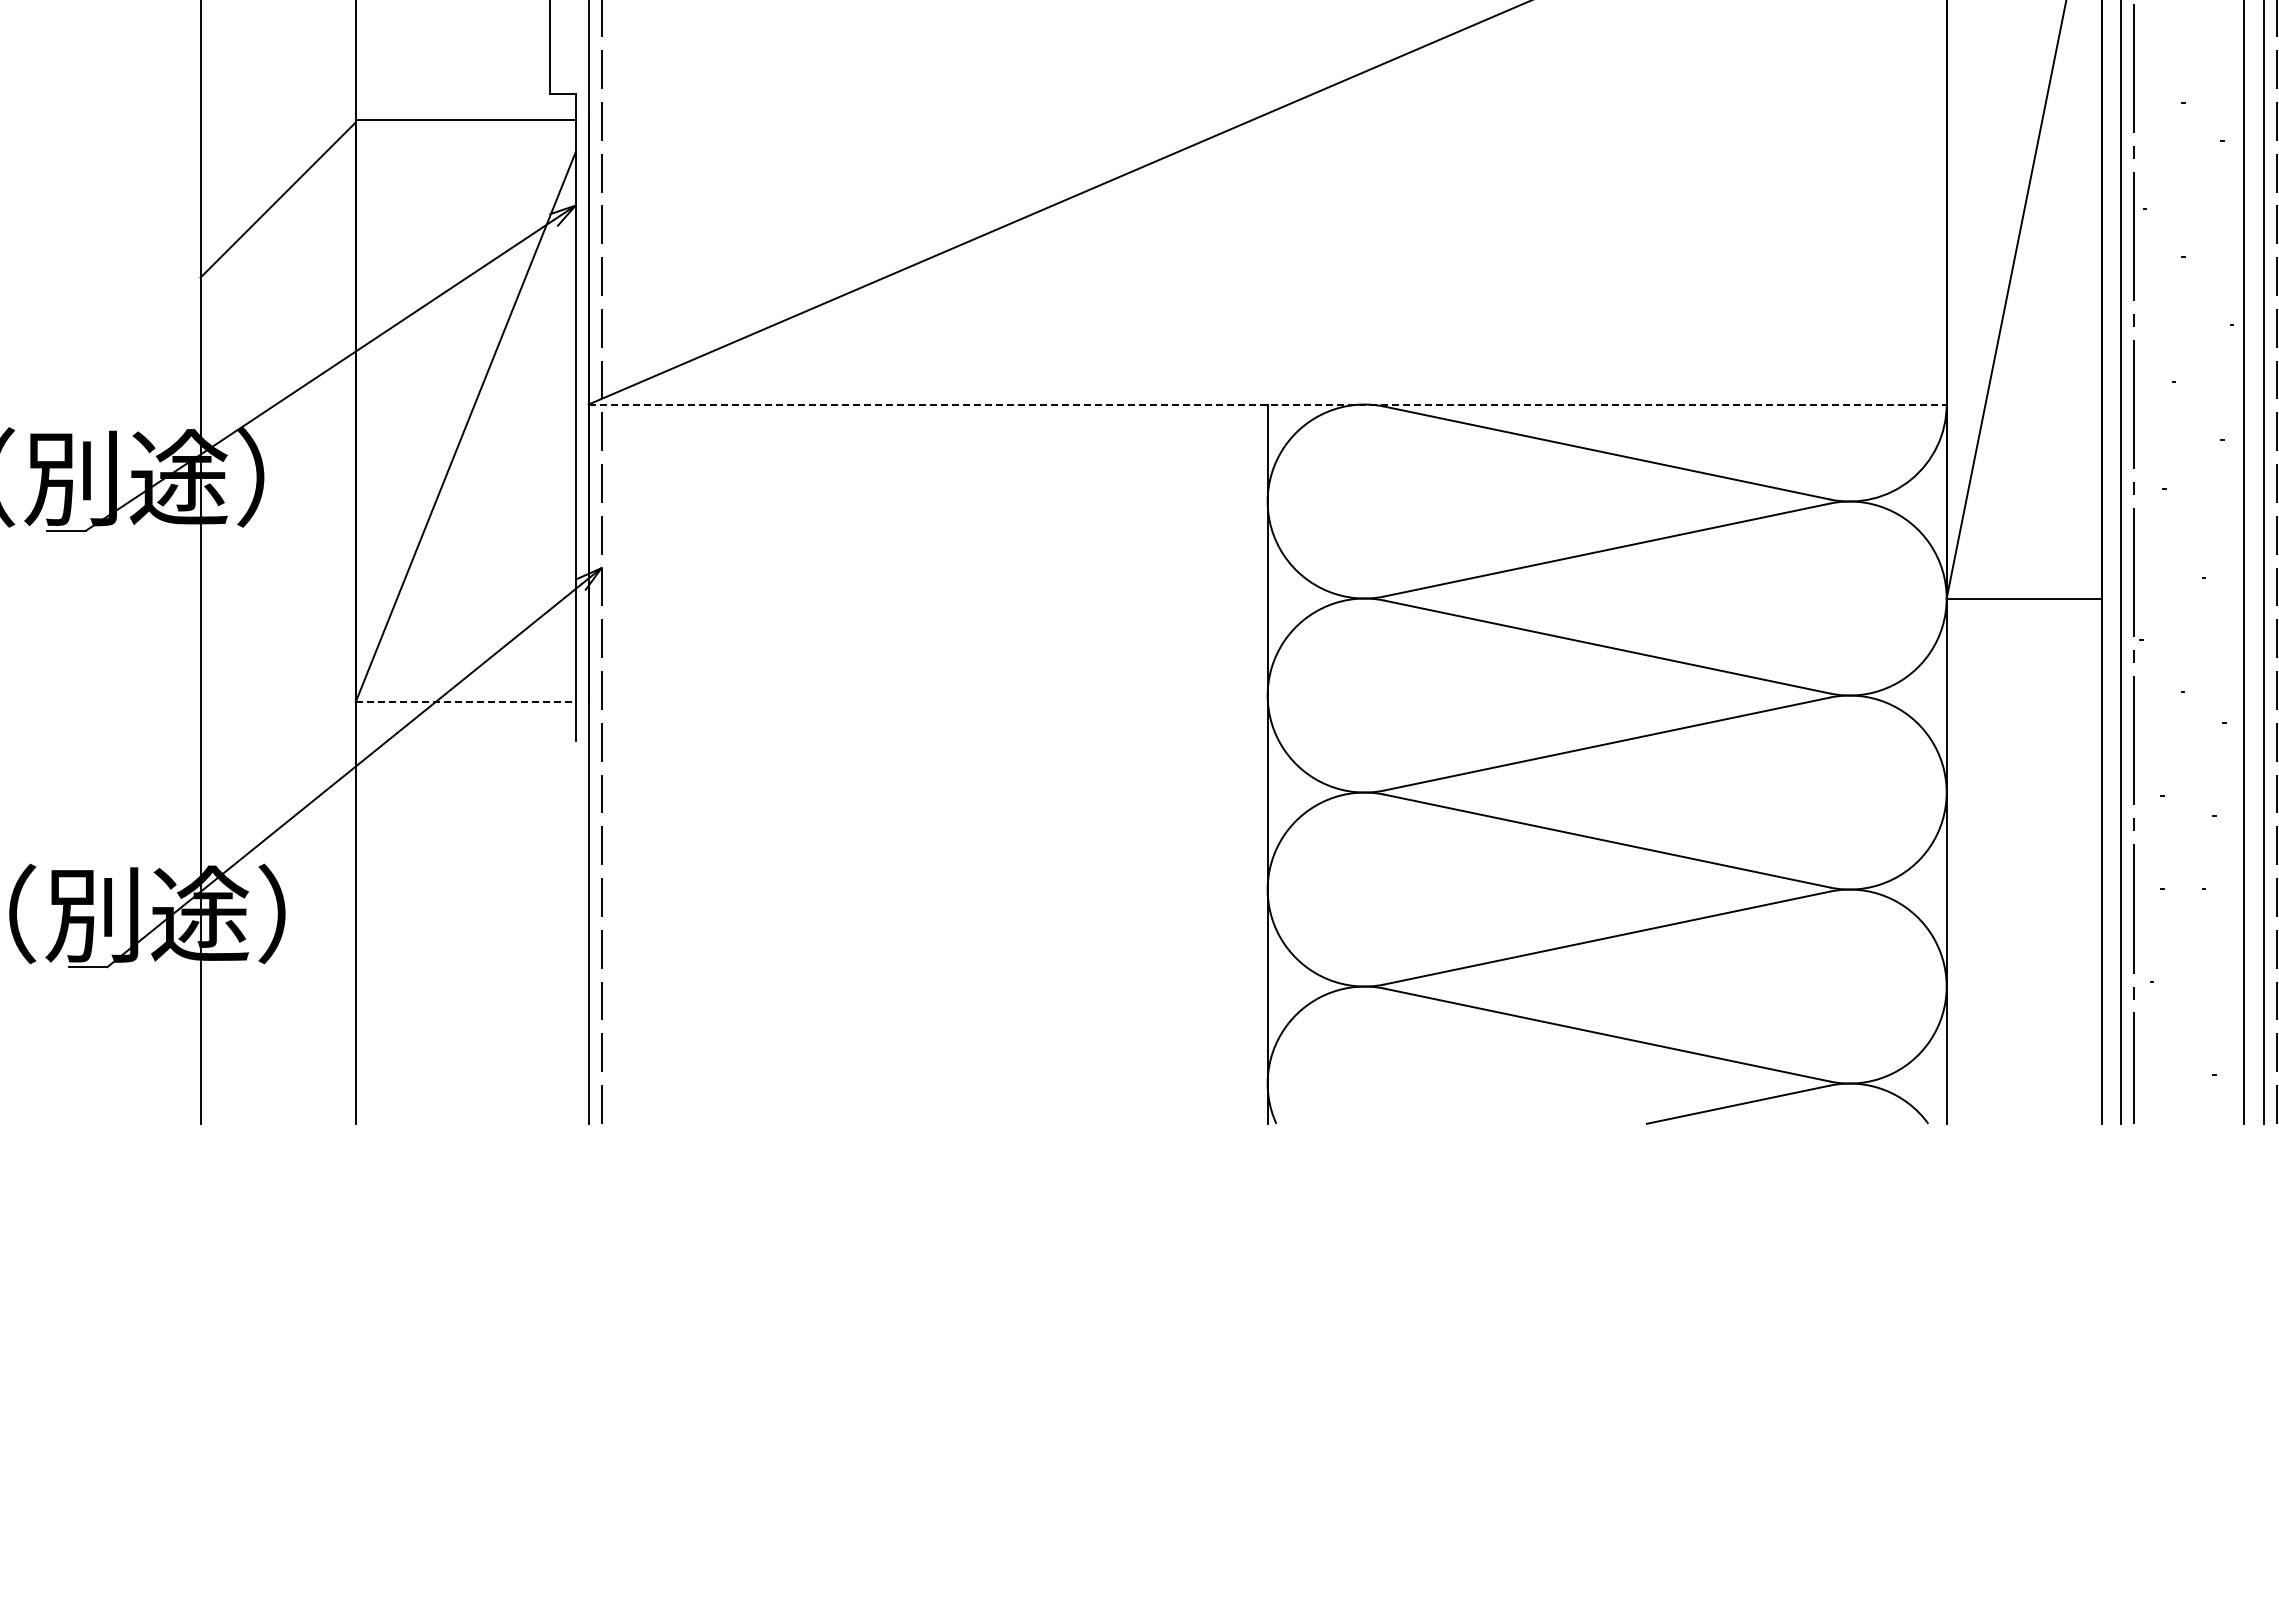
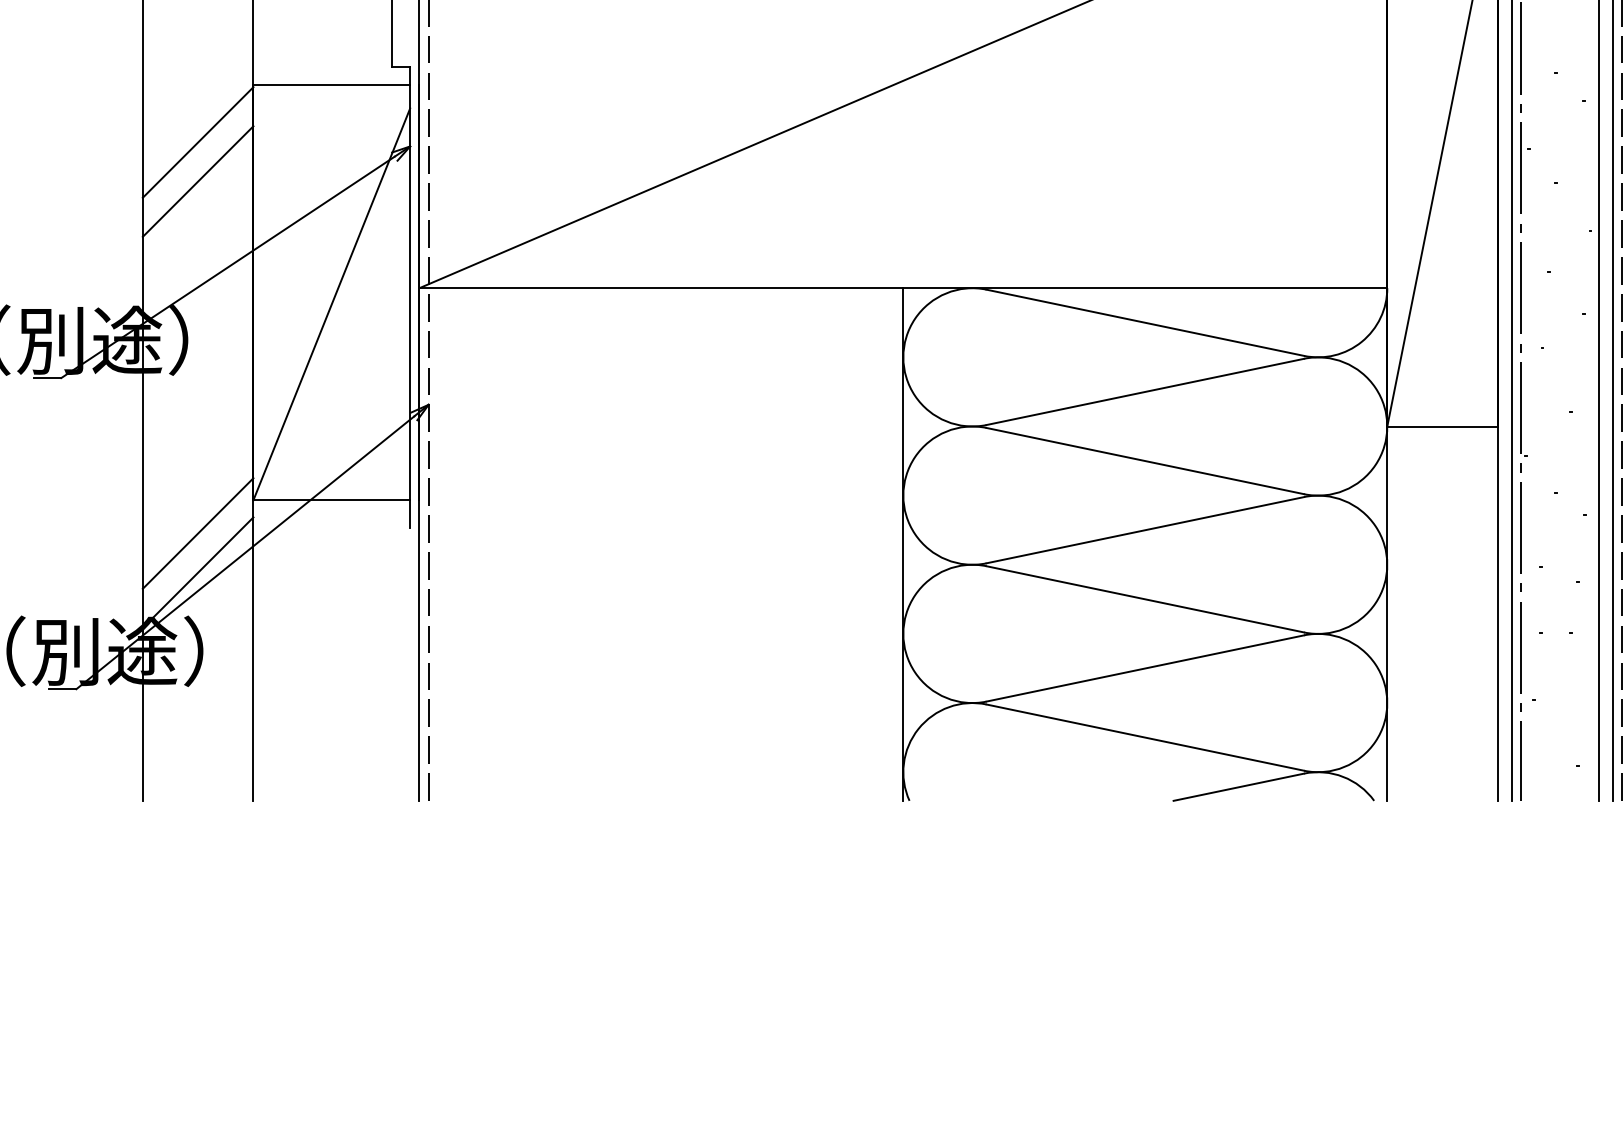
line: (277, 254) -> (197, 181), added
line: (1268, 404) -> (903, 288), dashed -> solid
line: (465, 702) -> (331, 500), dashed -> solid
line: (277, 748) -> (197, 533), added
line: (277, 803) -> (197, 572), added

